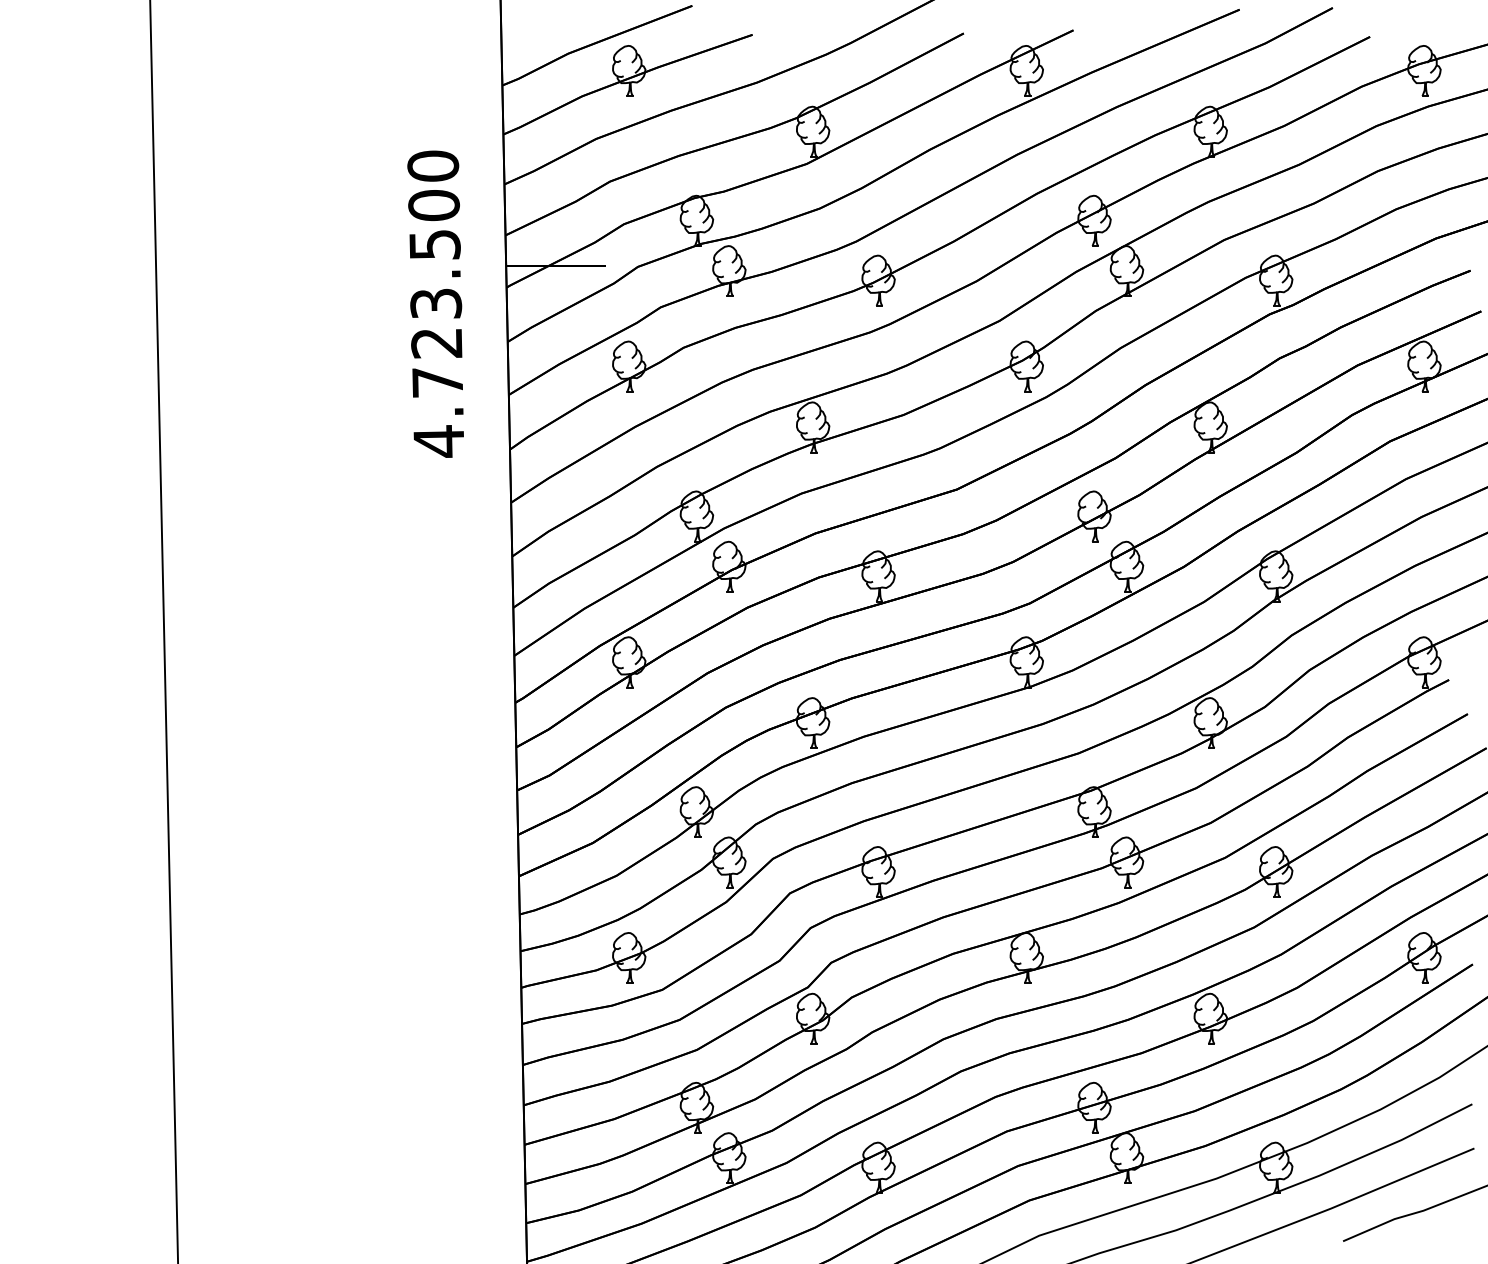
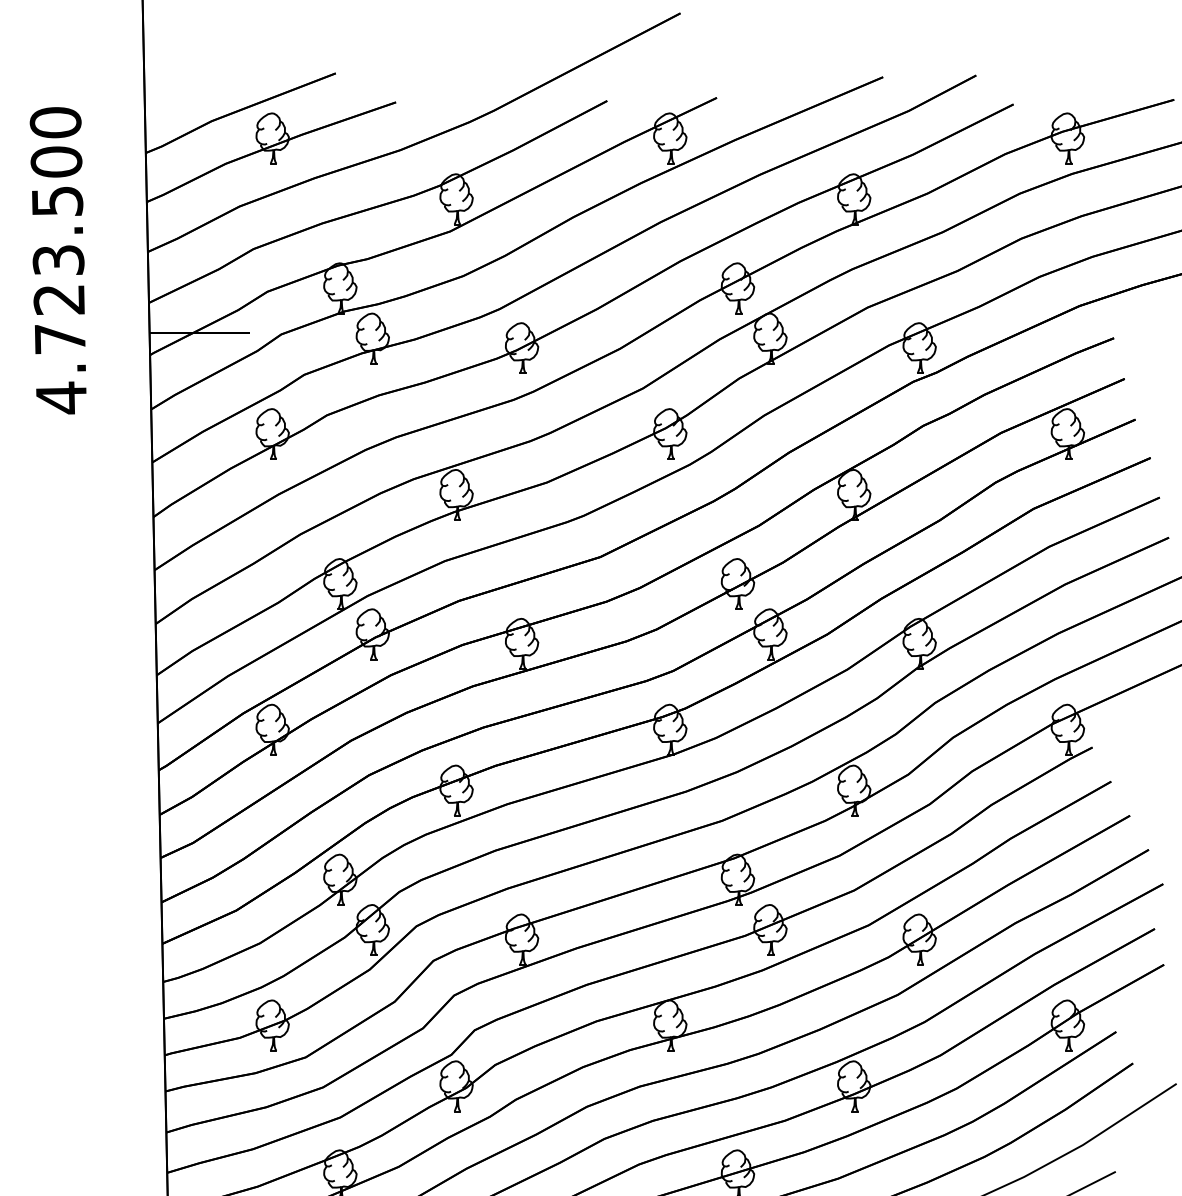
text: (435, 303) -> (57, 260), moved

